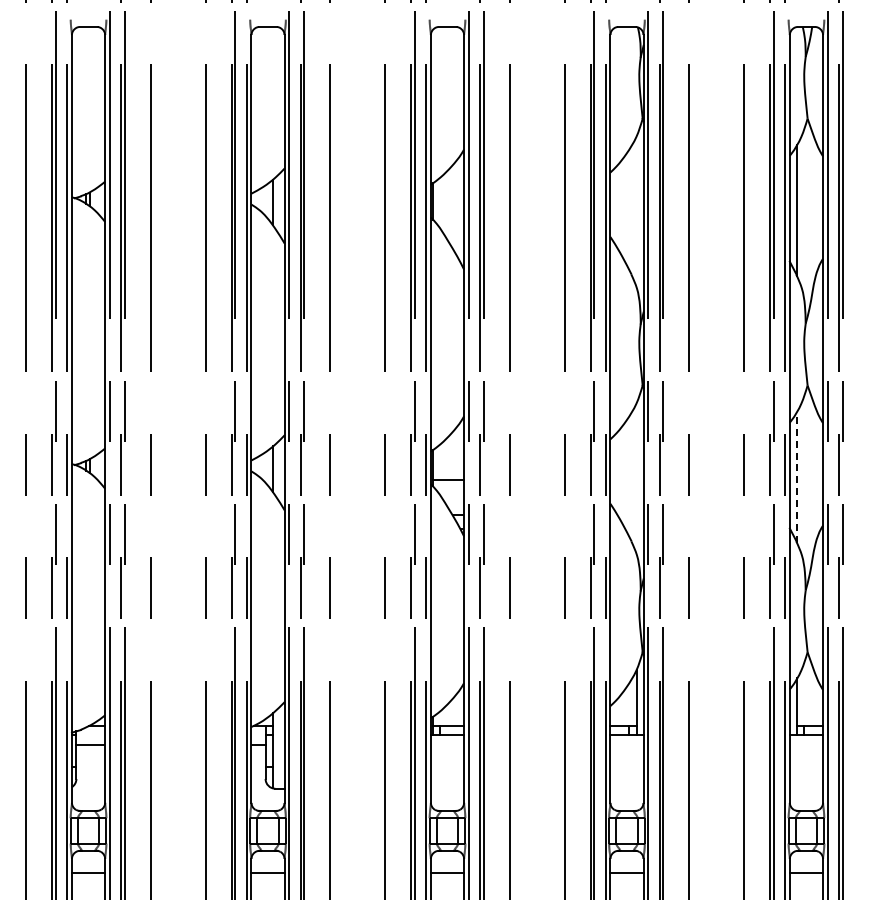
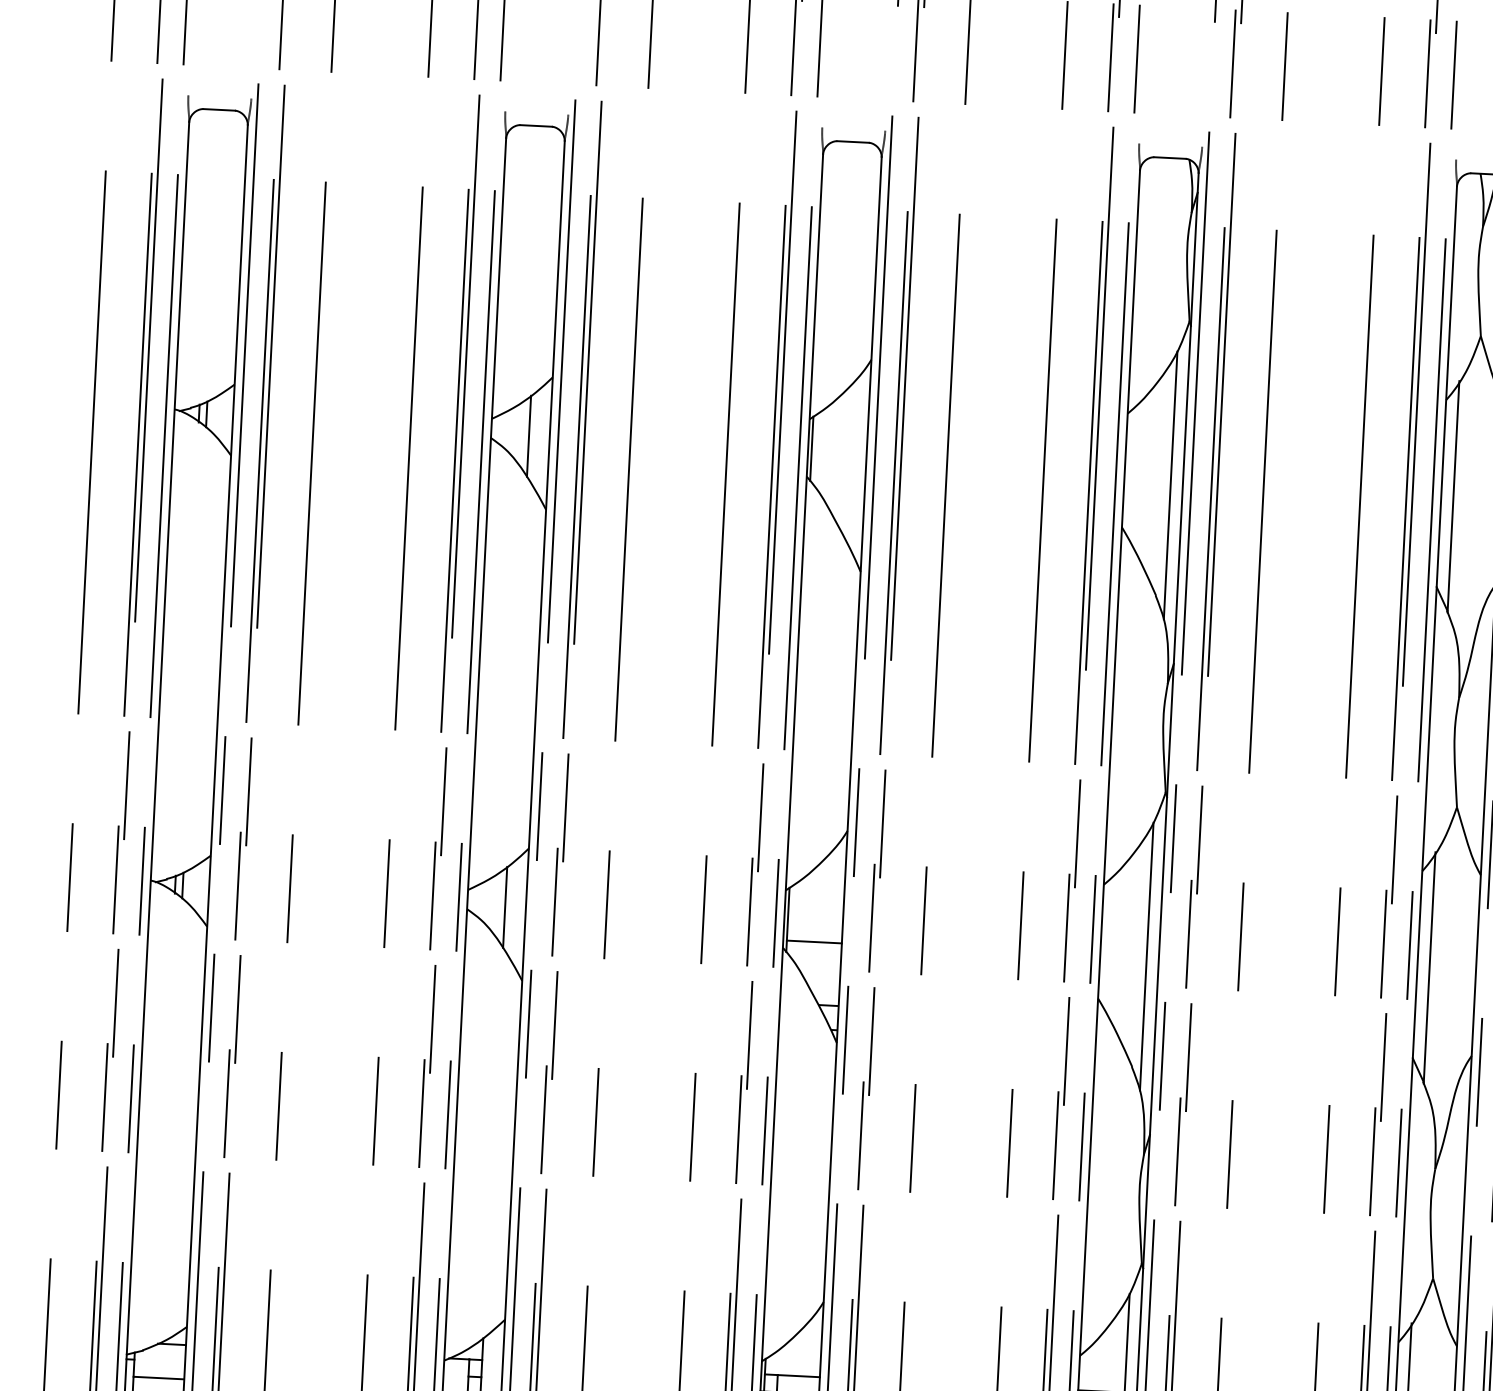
line: (636, 211) -> (1170, 484), added
line: (796, 476) -> (1429, 966), dashed -> solid
line: (636, 478) -> (1146, 956), added

